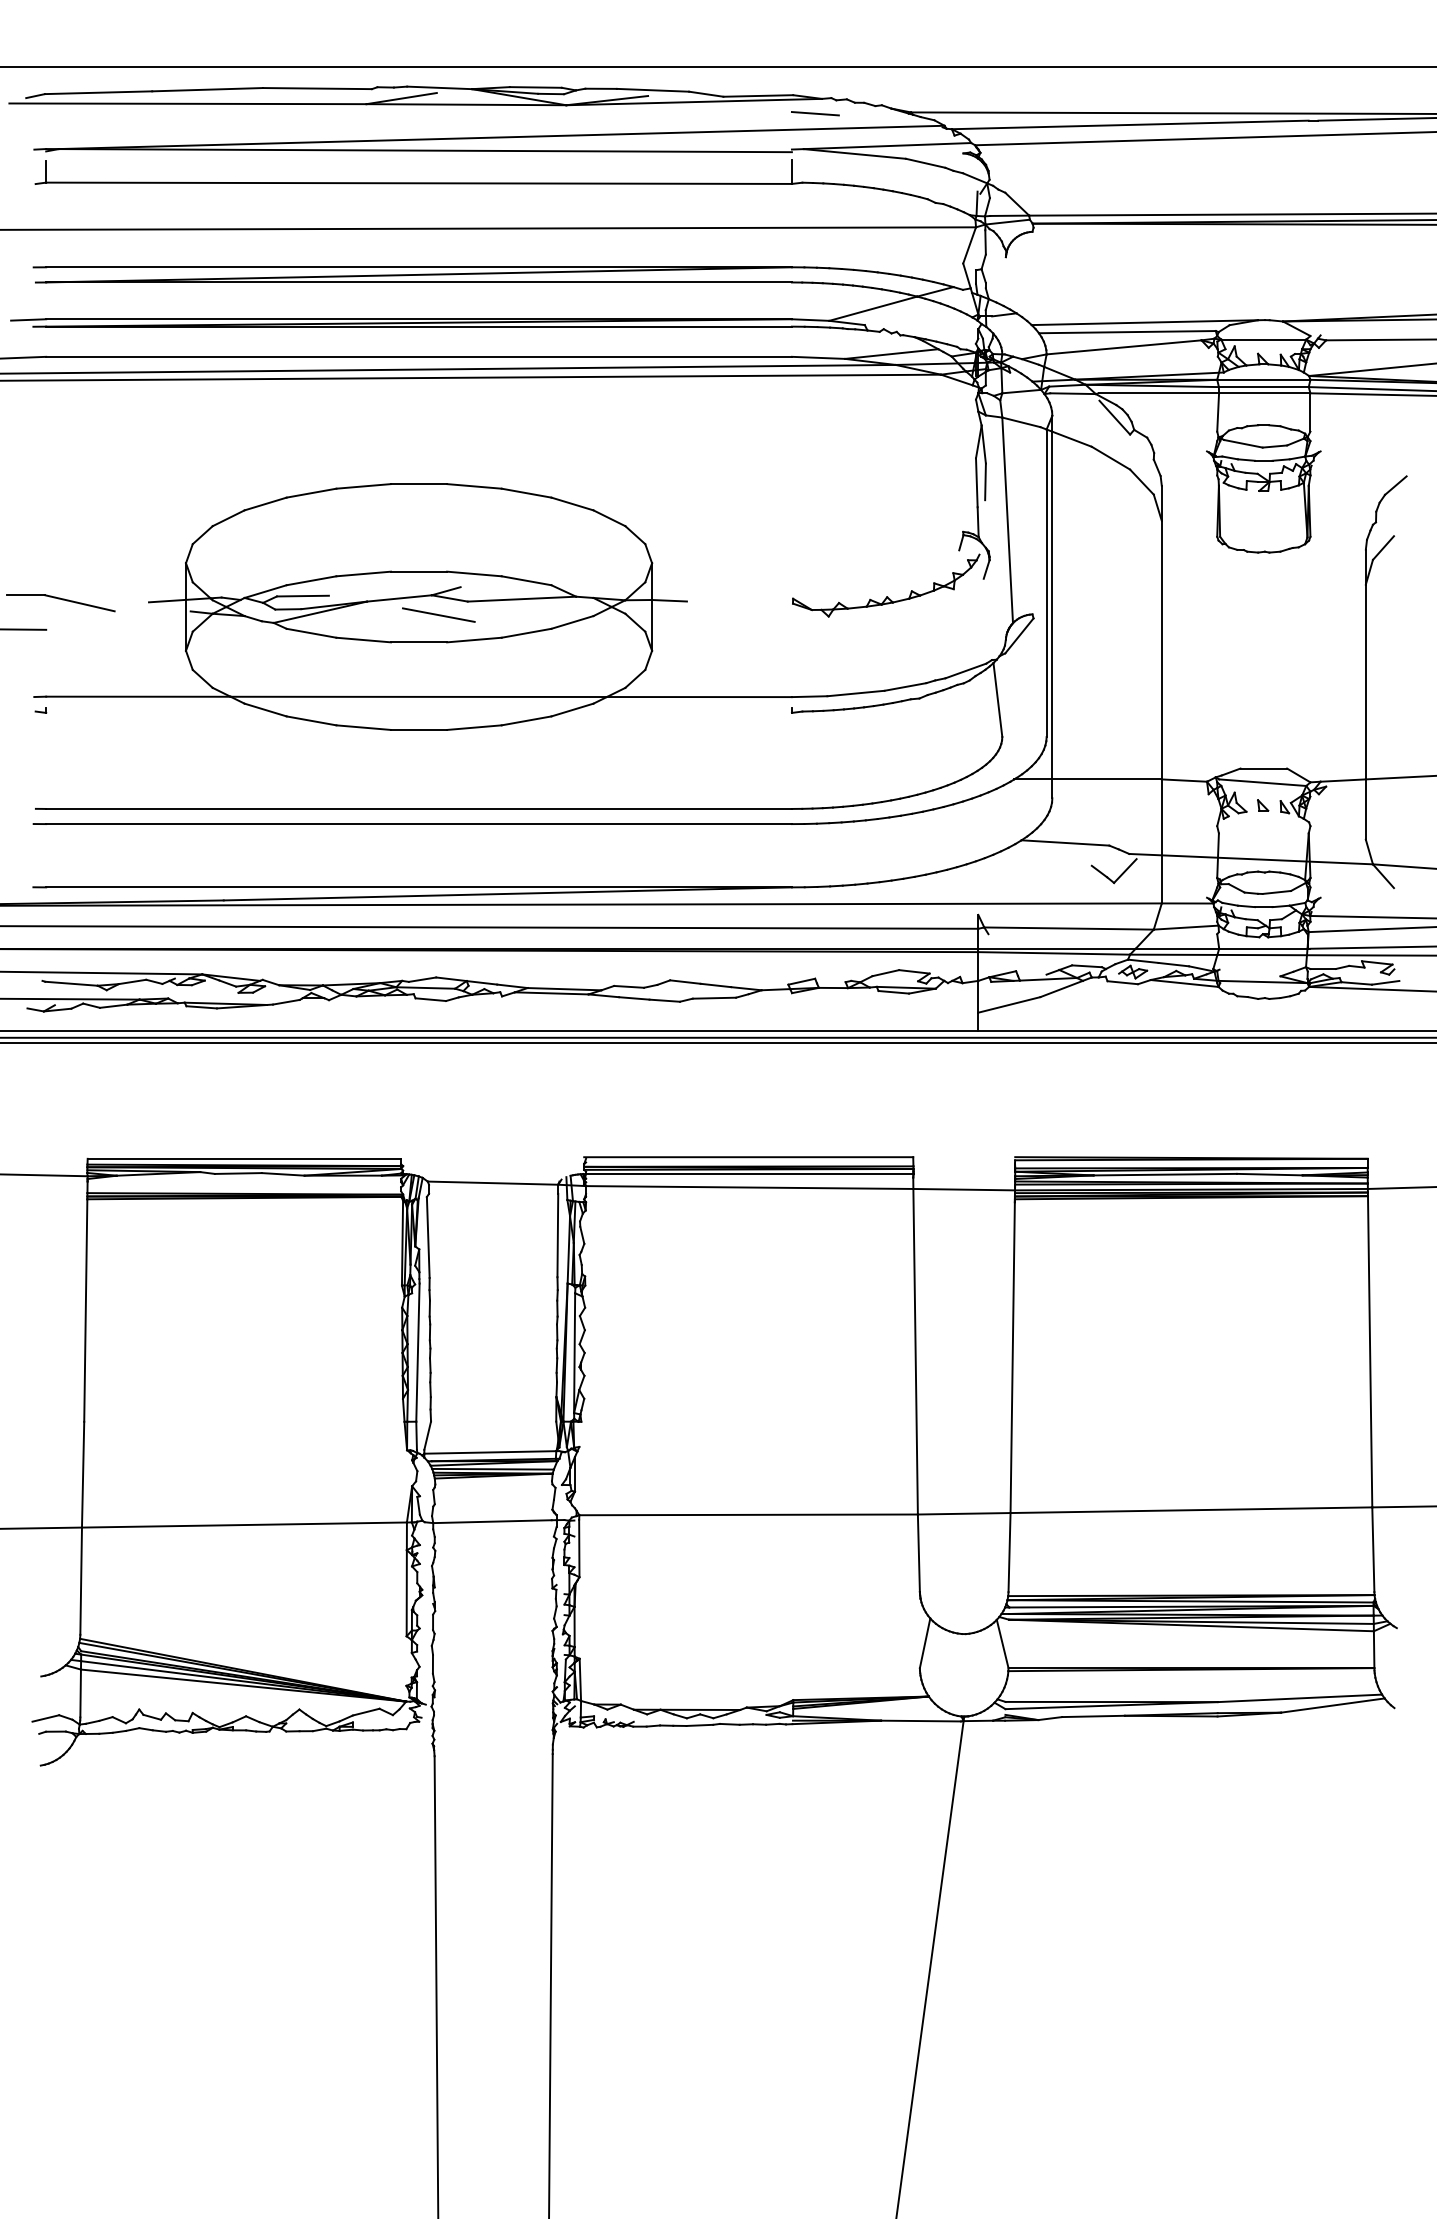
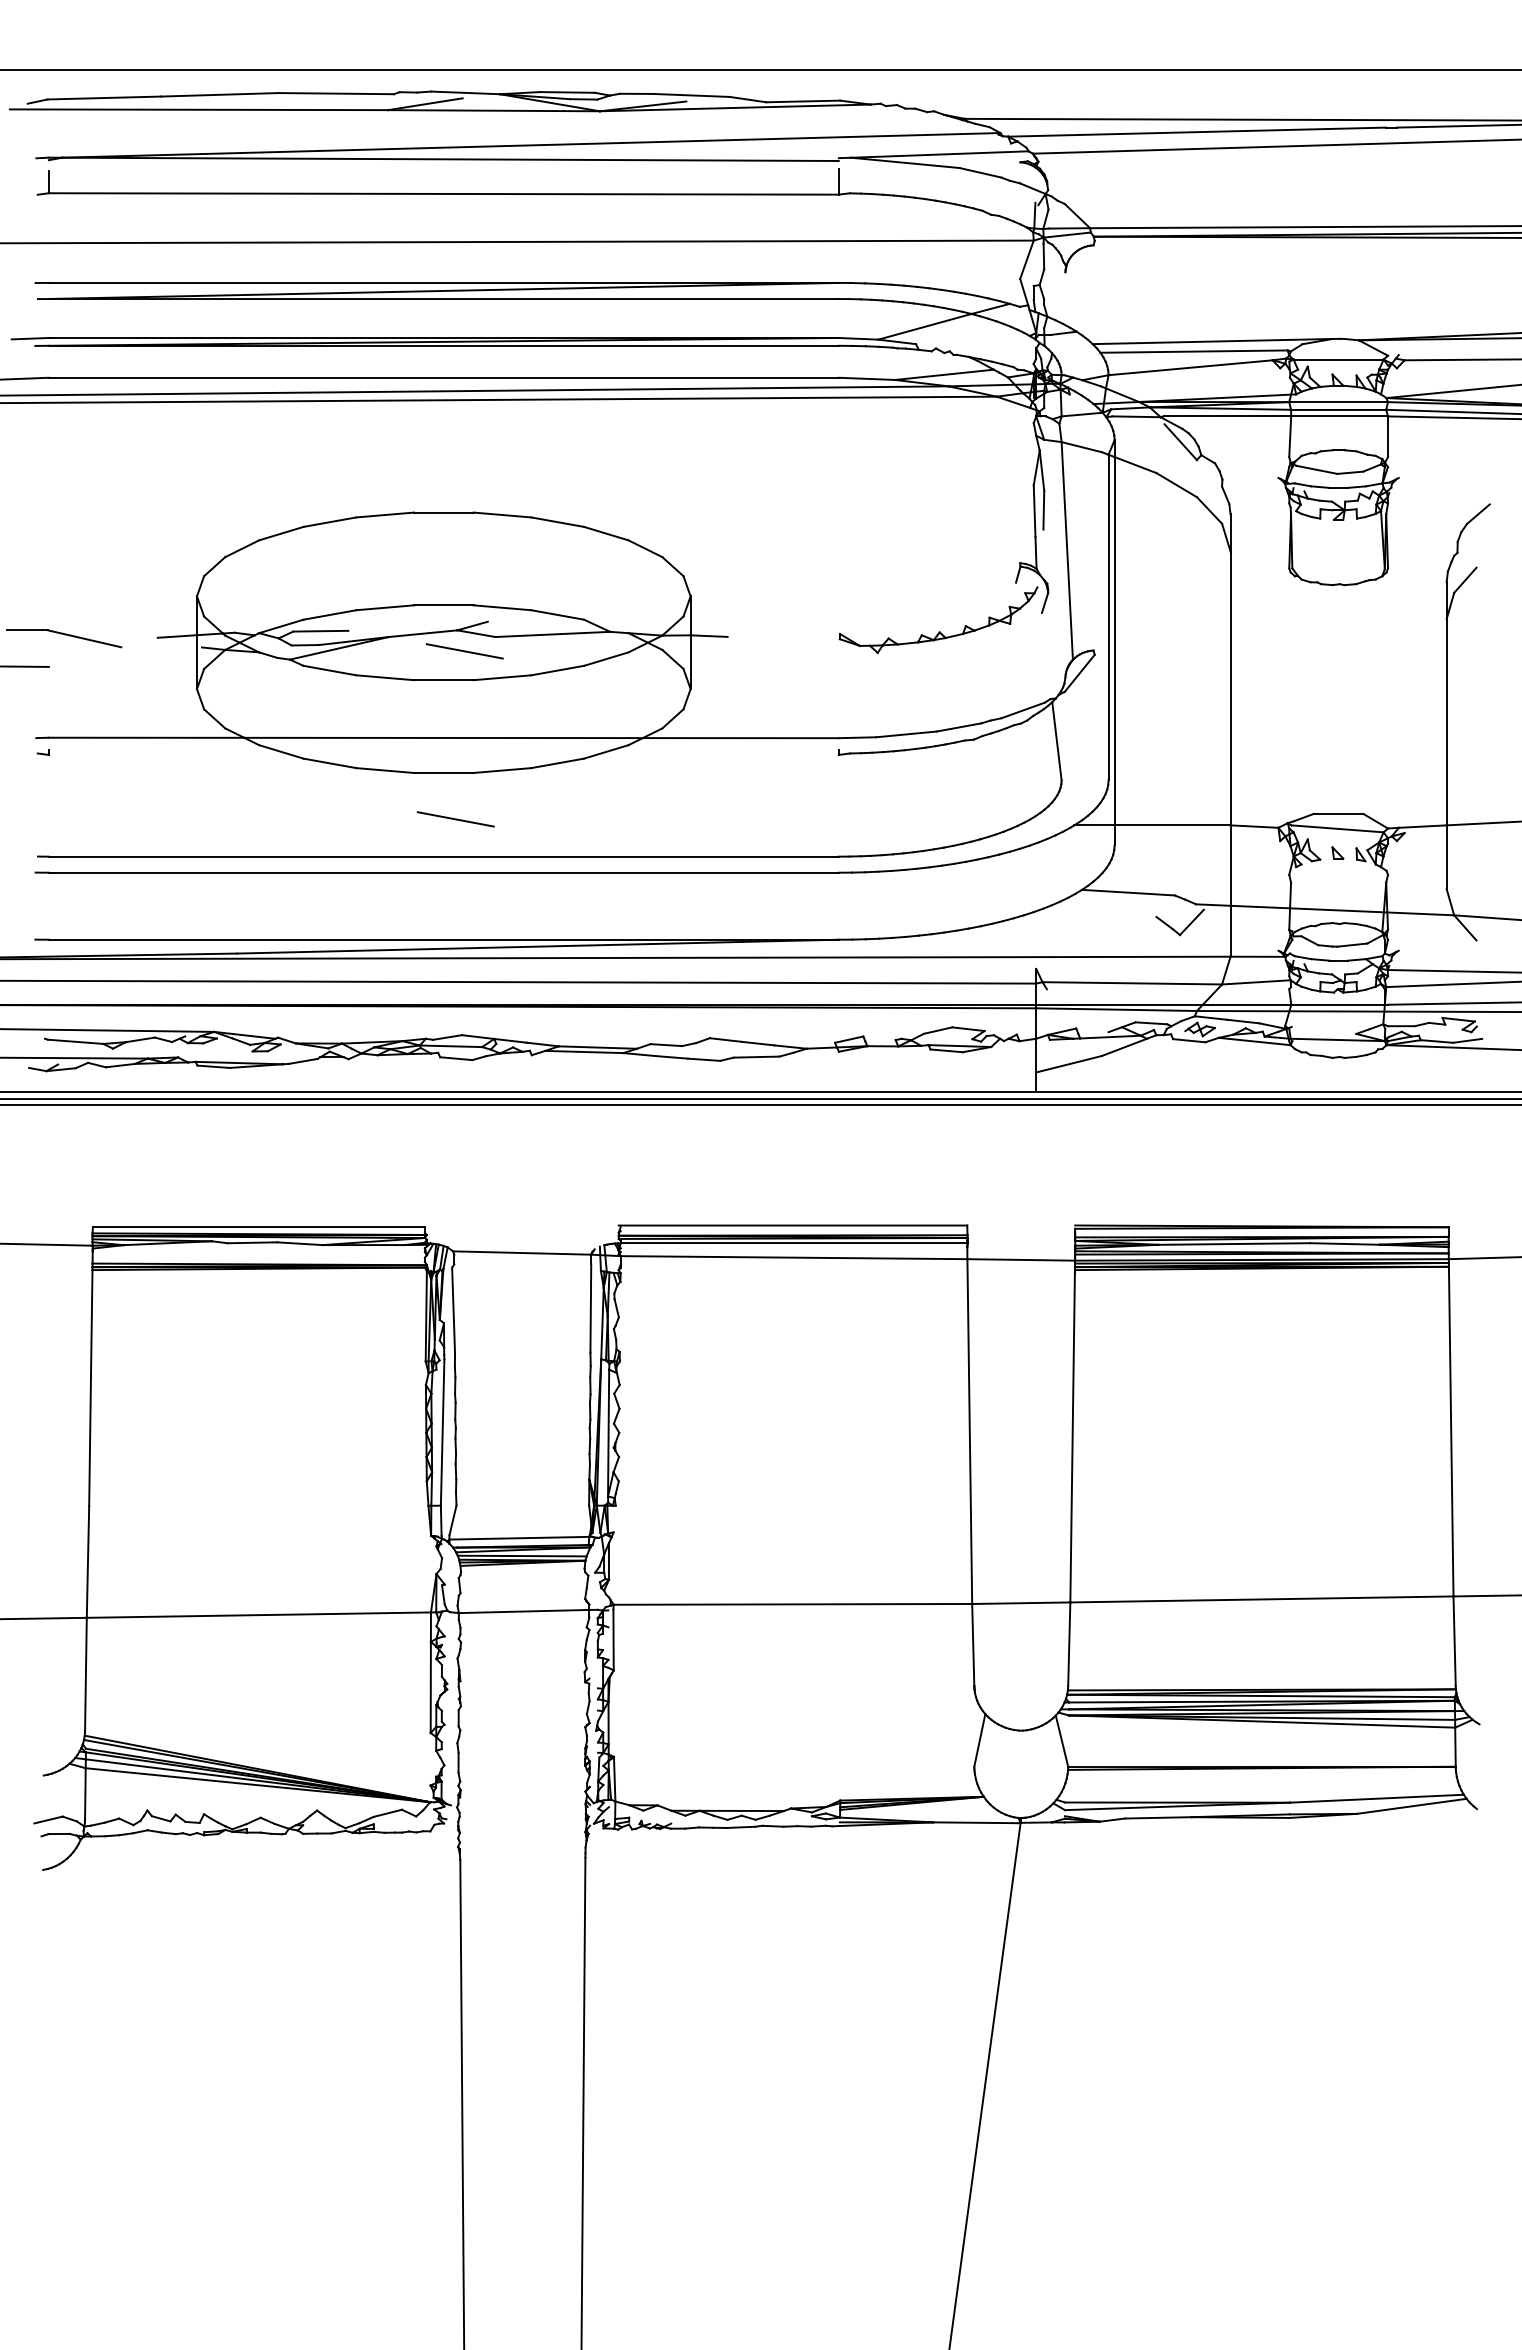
line: (815, 113) -> (863, 120), removed
line: (430, 773) -> (455, 819), added

